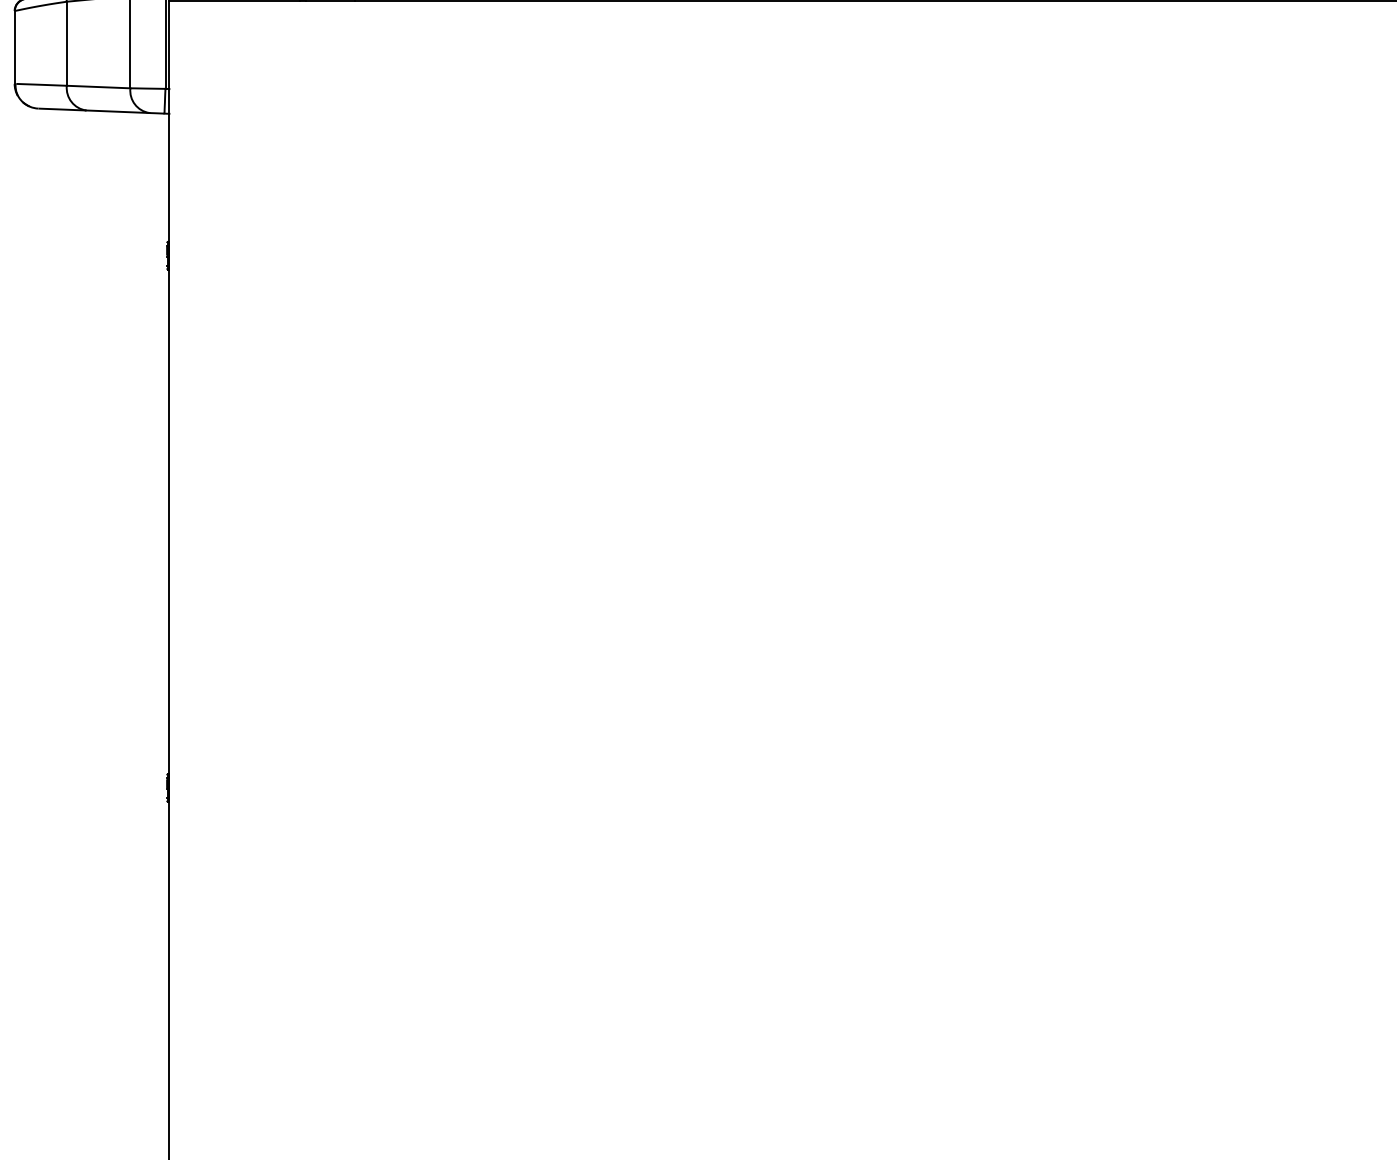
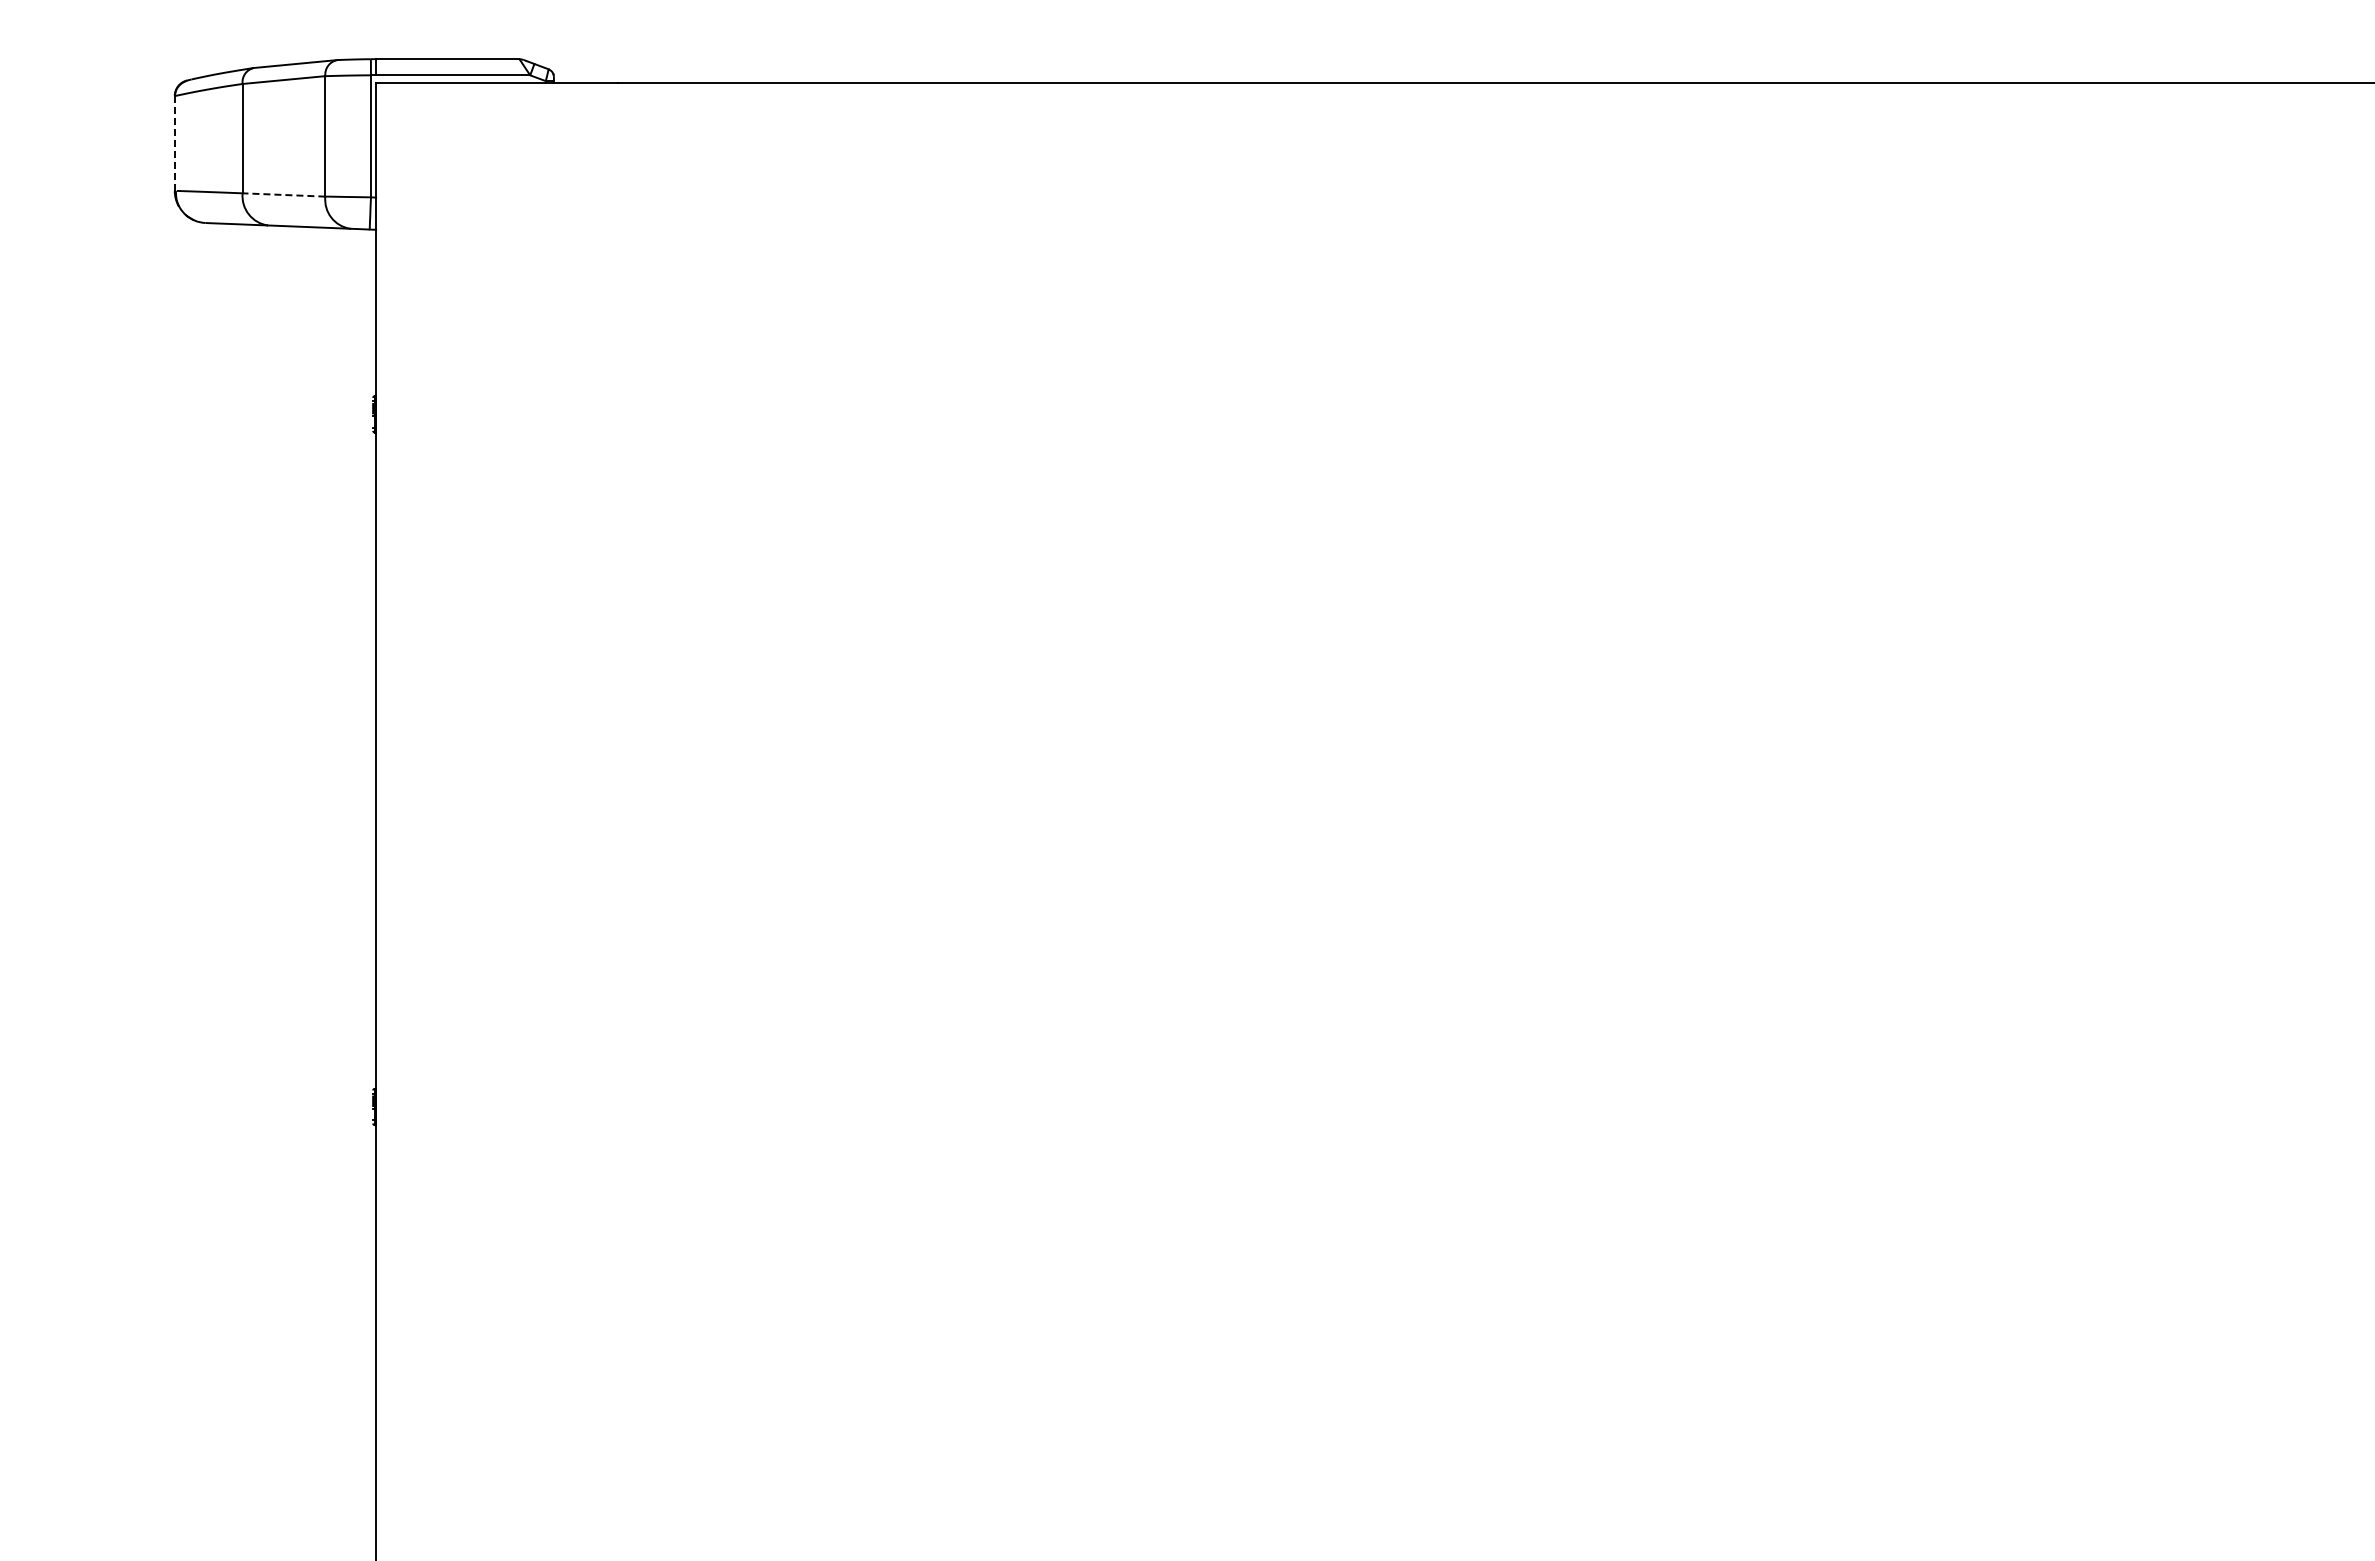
line: (14, 46) -> (174, 142), solid -> dashed
line: (98, 86) -> (283, 194), solid -> dashed

